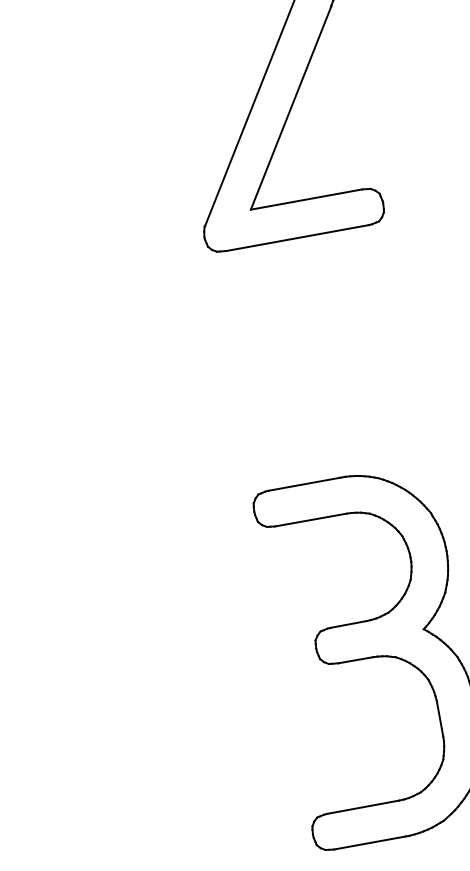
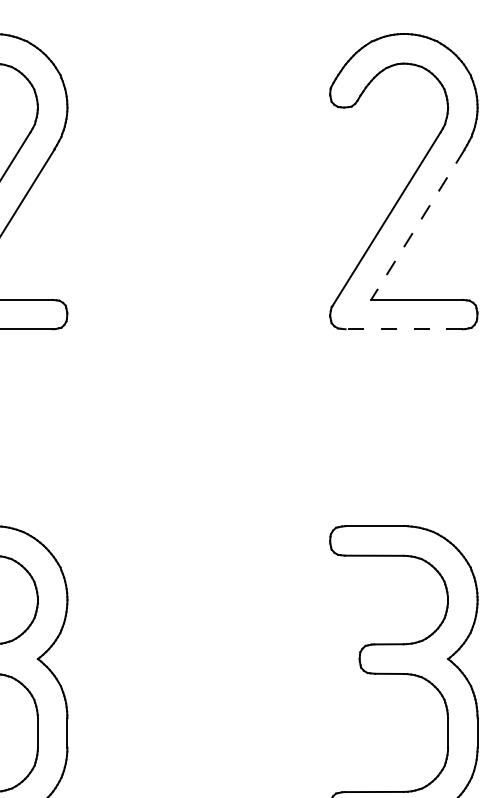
line: (290, 107) -> (417, 224), solid -> dashed
line: (297, 238) -> (404, 329), solid -> dashed

